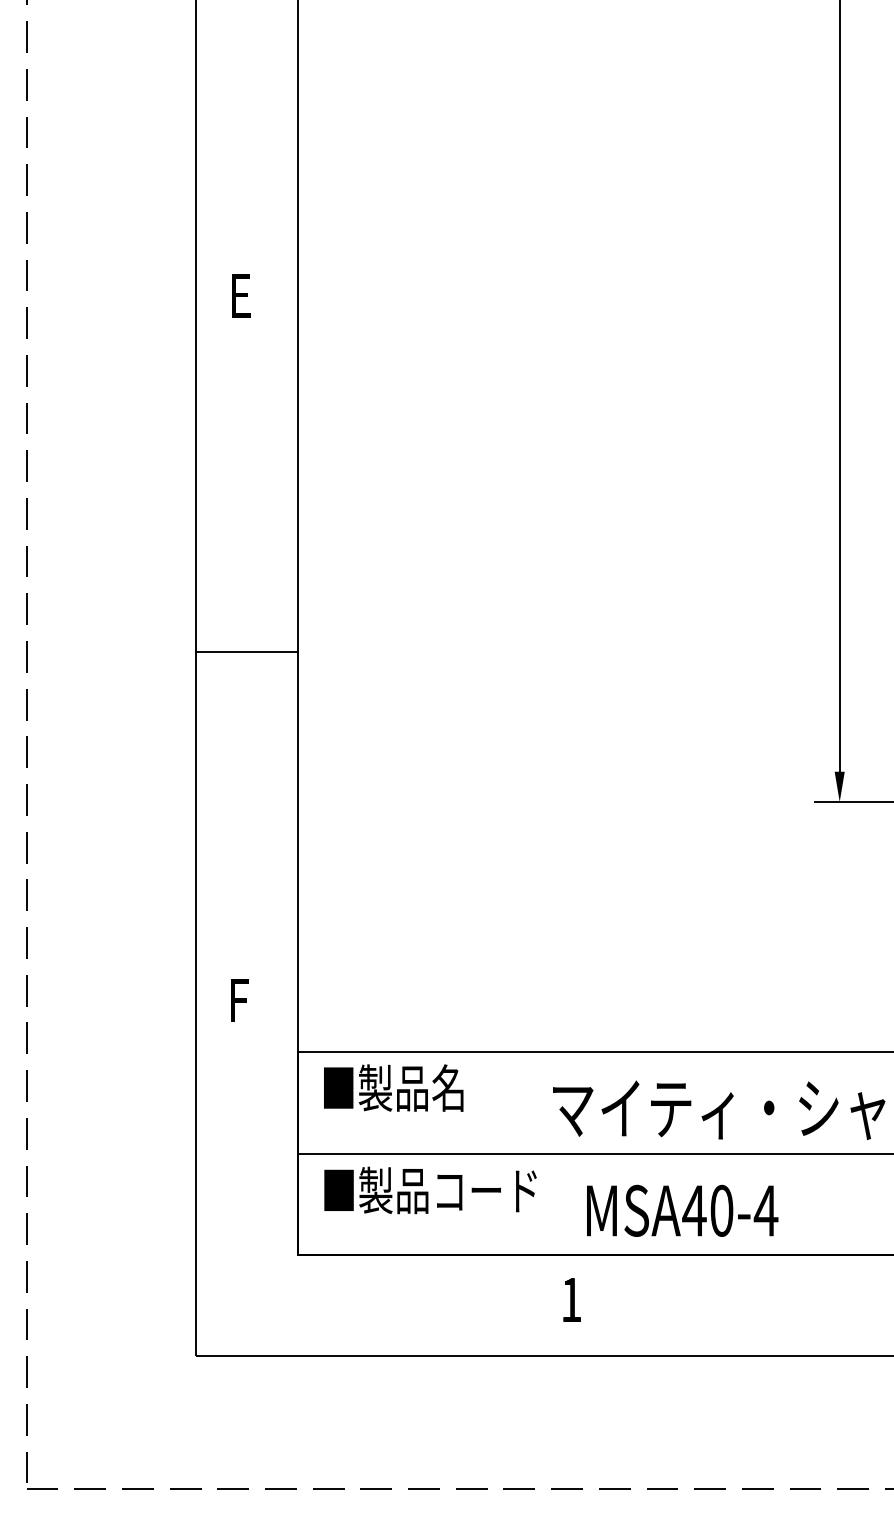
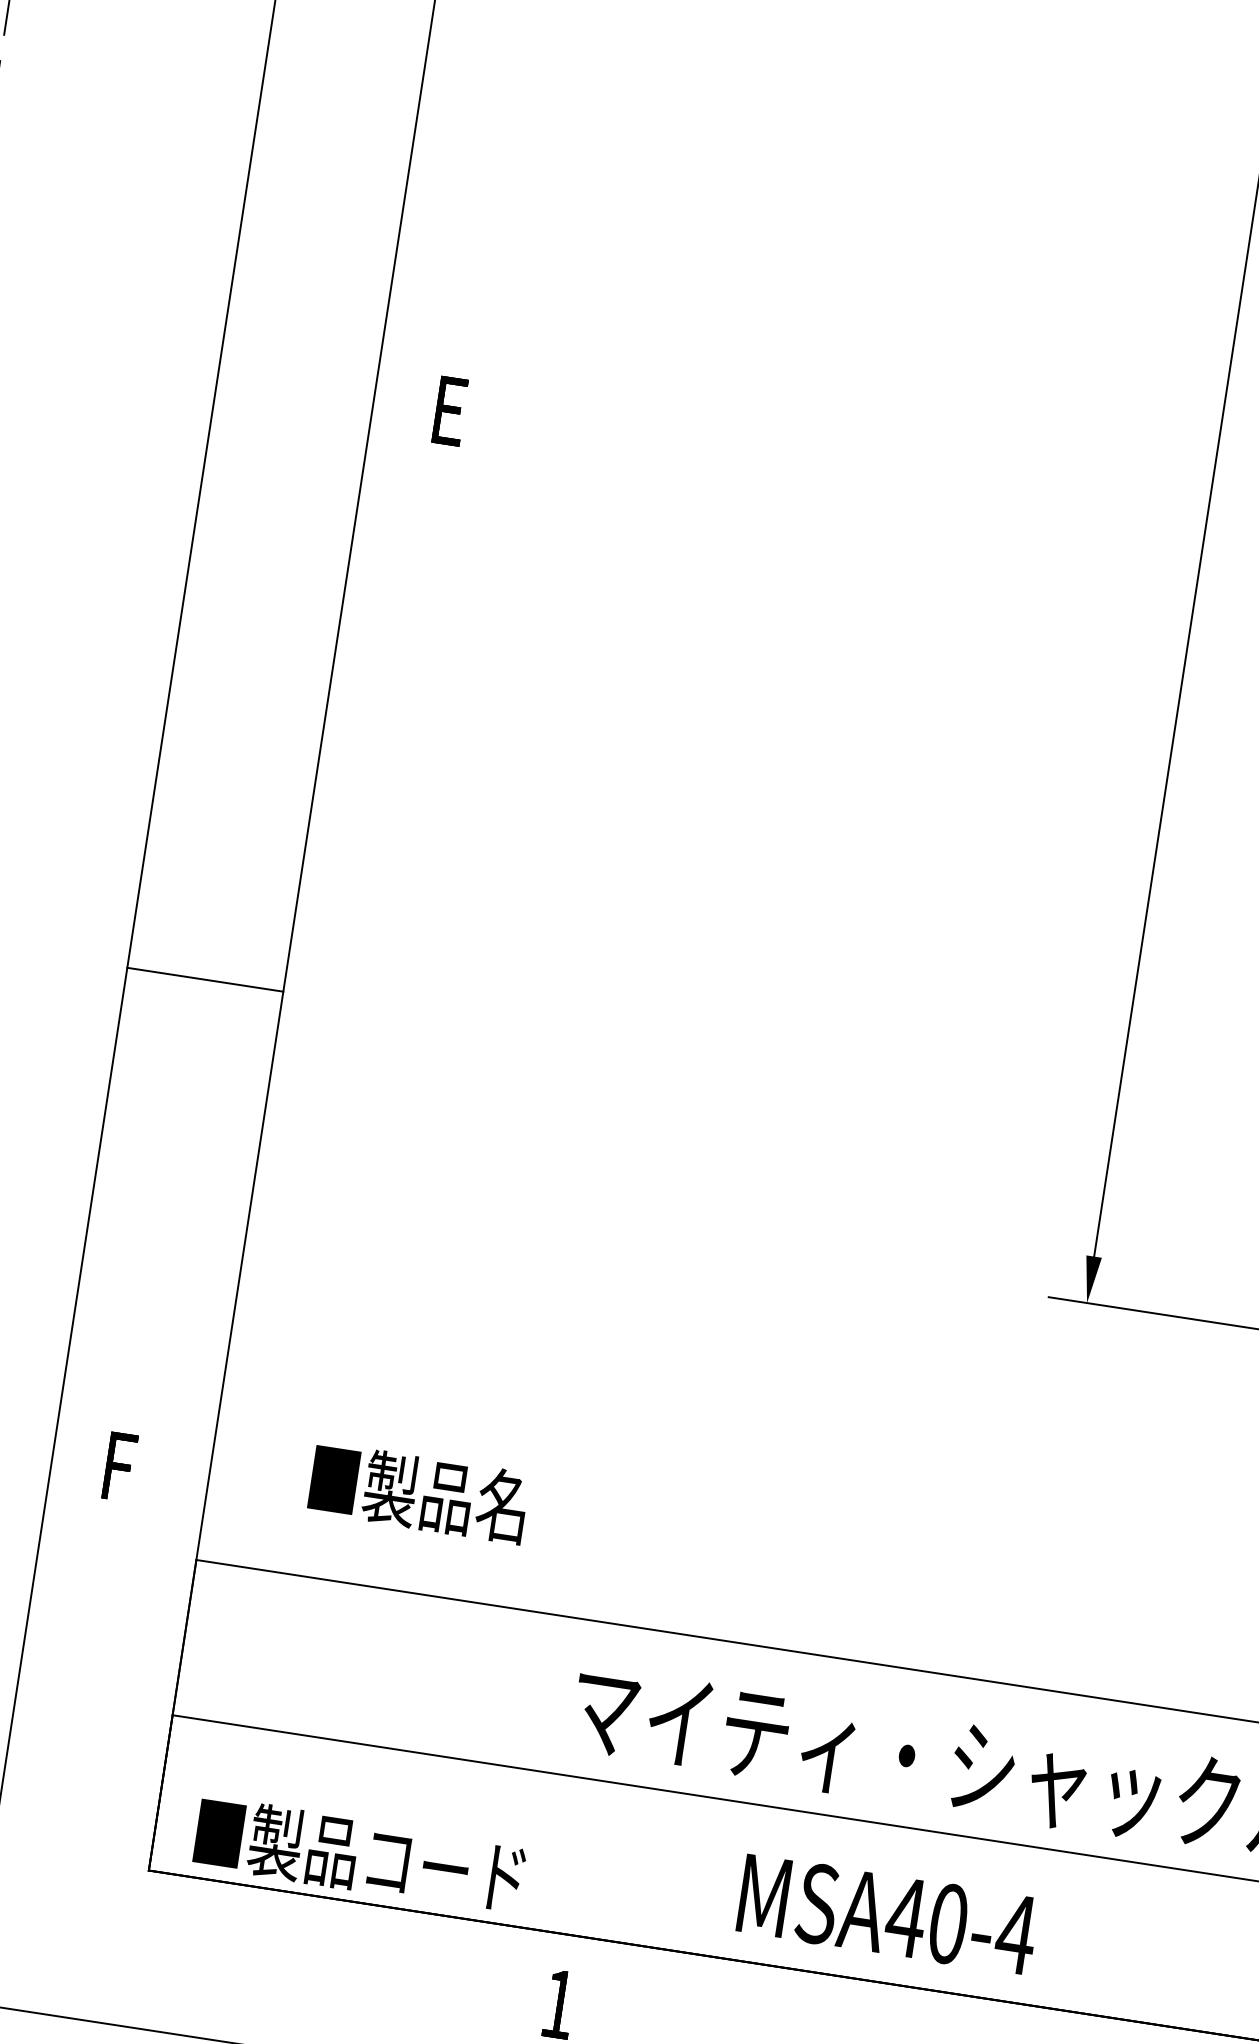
text: (241, 295) -> (450, 410), moved
line: (246, 652) -> (204, 980), moved
text: (393, 1087) -> (418, 1492), moved
text: (430, 1190) -> (359, 1855), moved
text: (682, 1210) -> (887, 1914), moved

